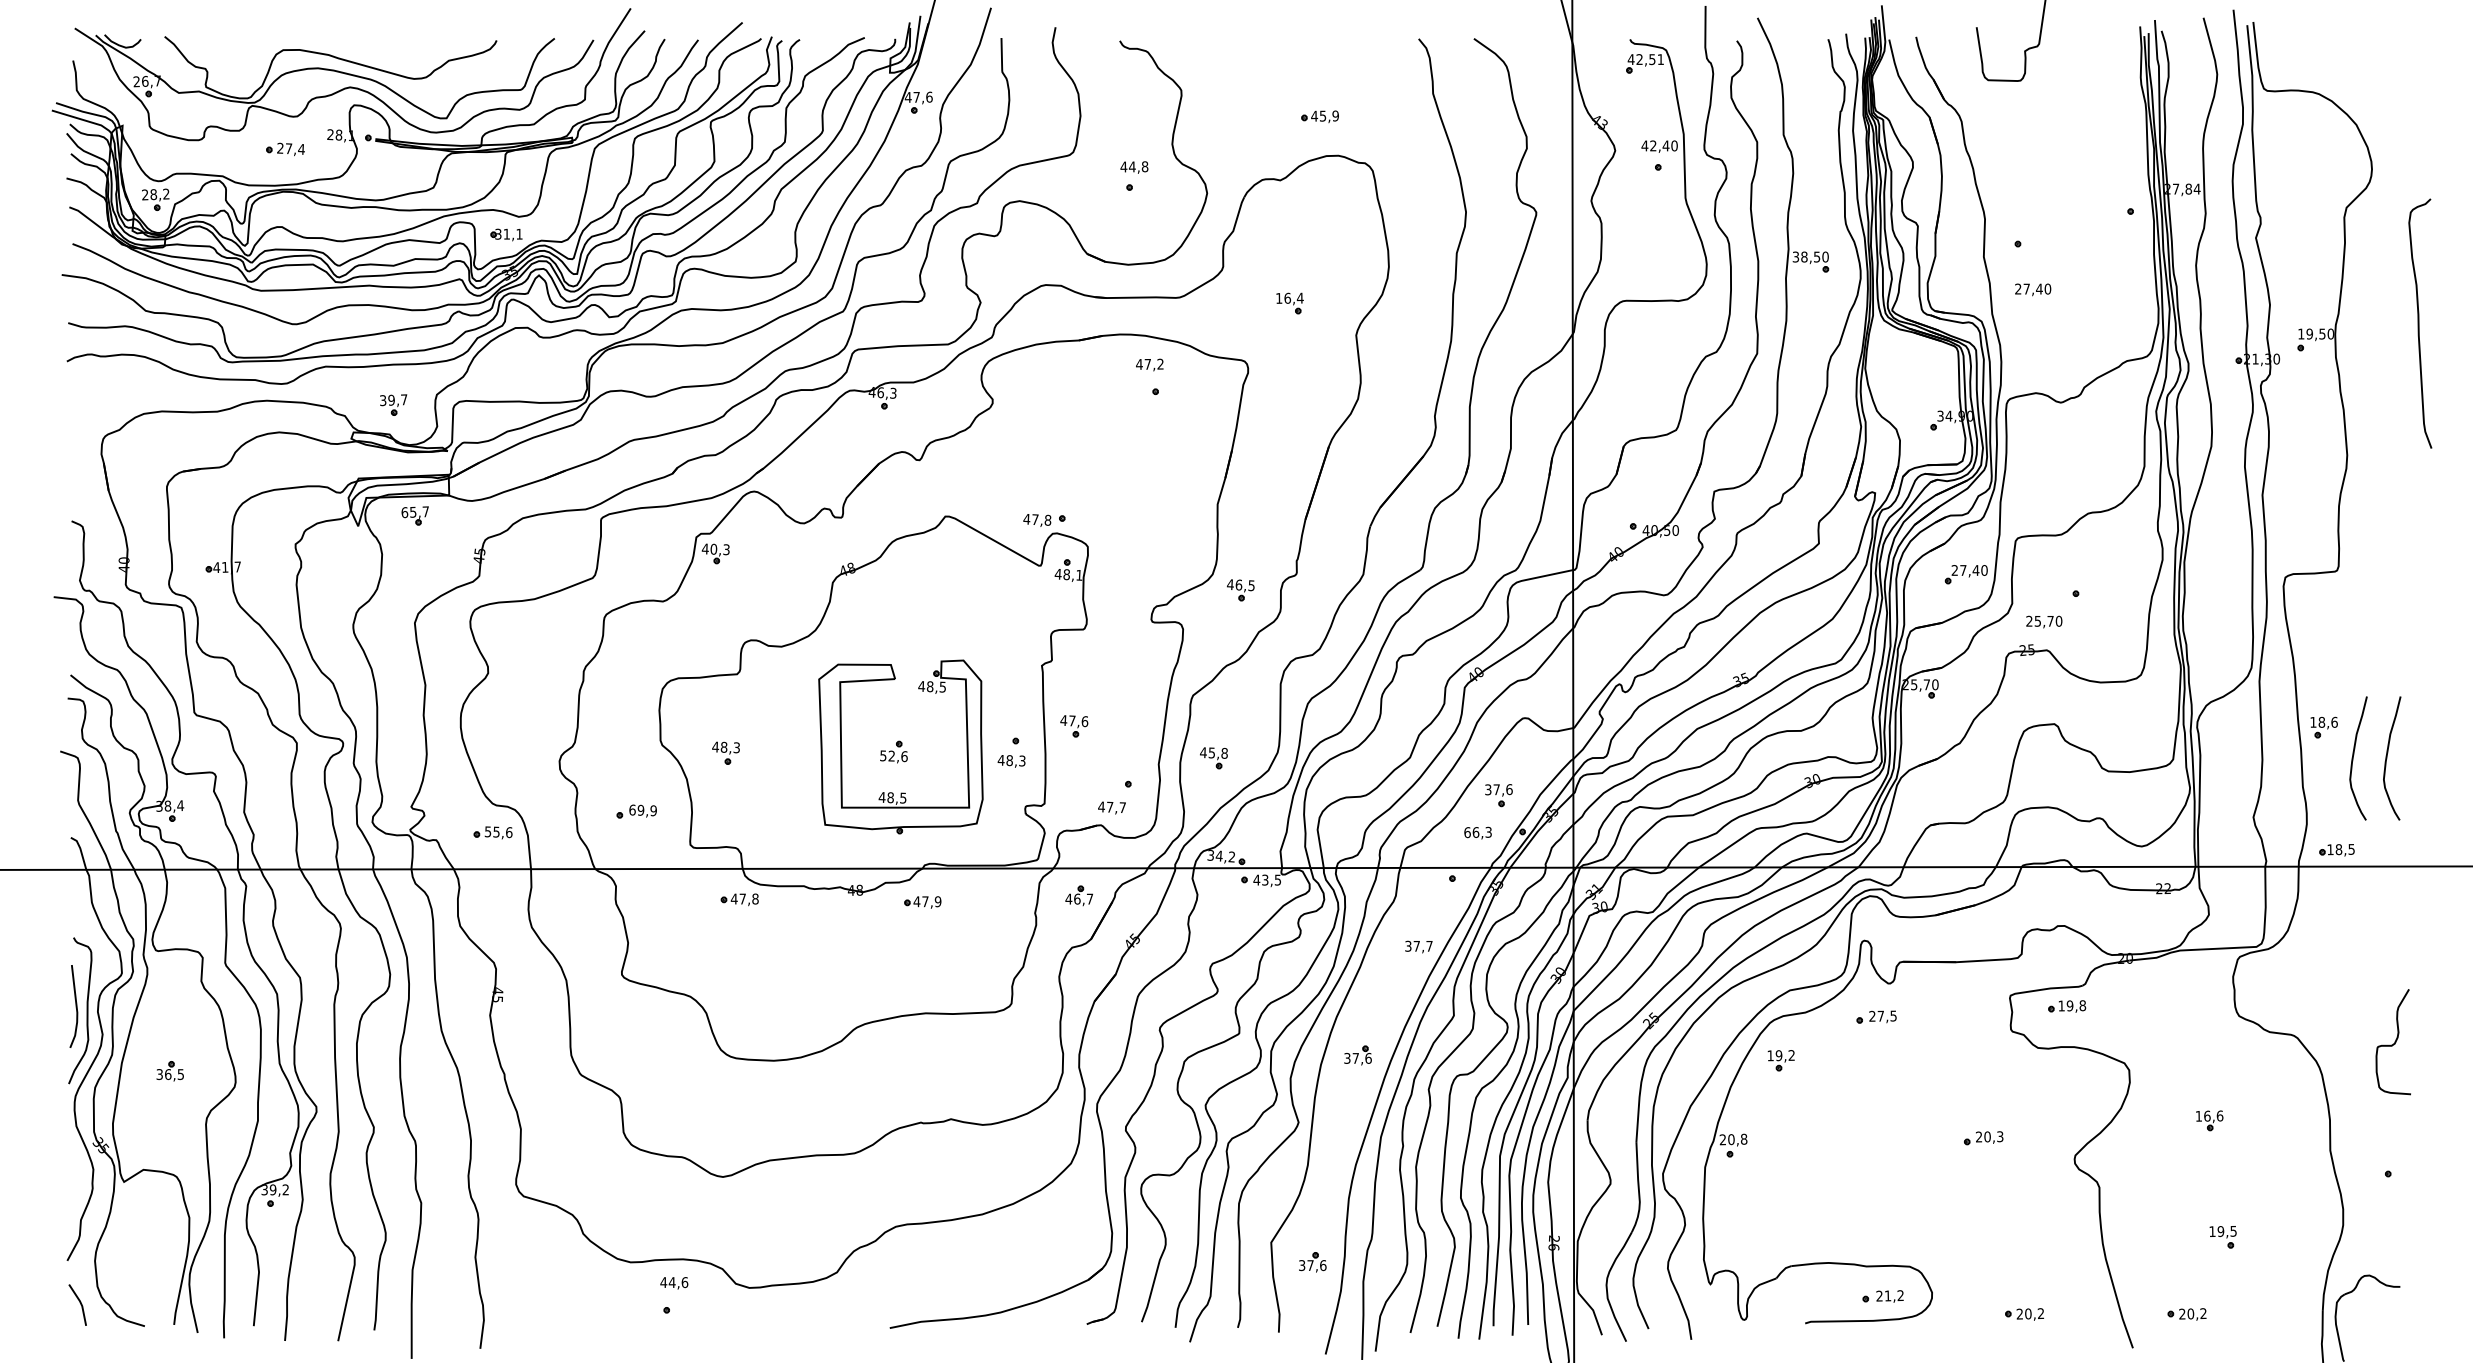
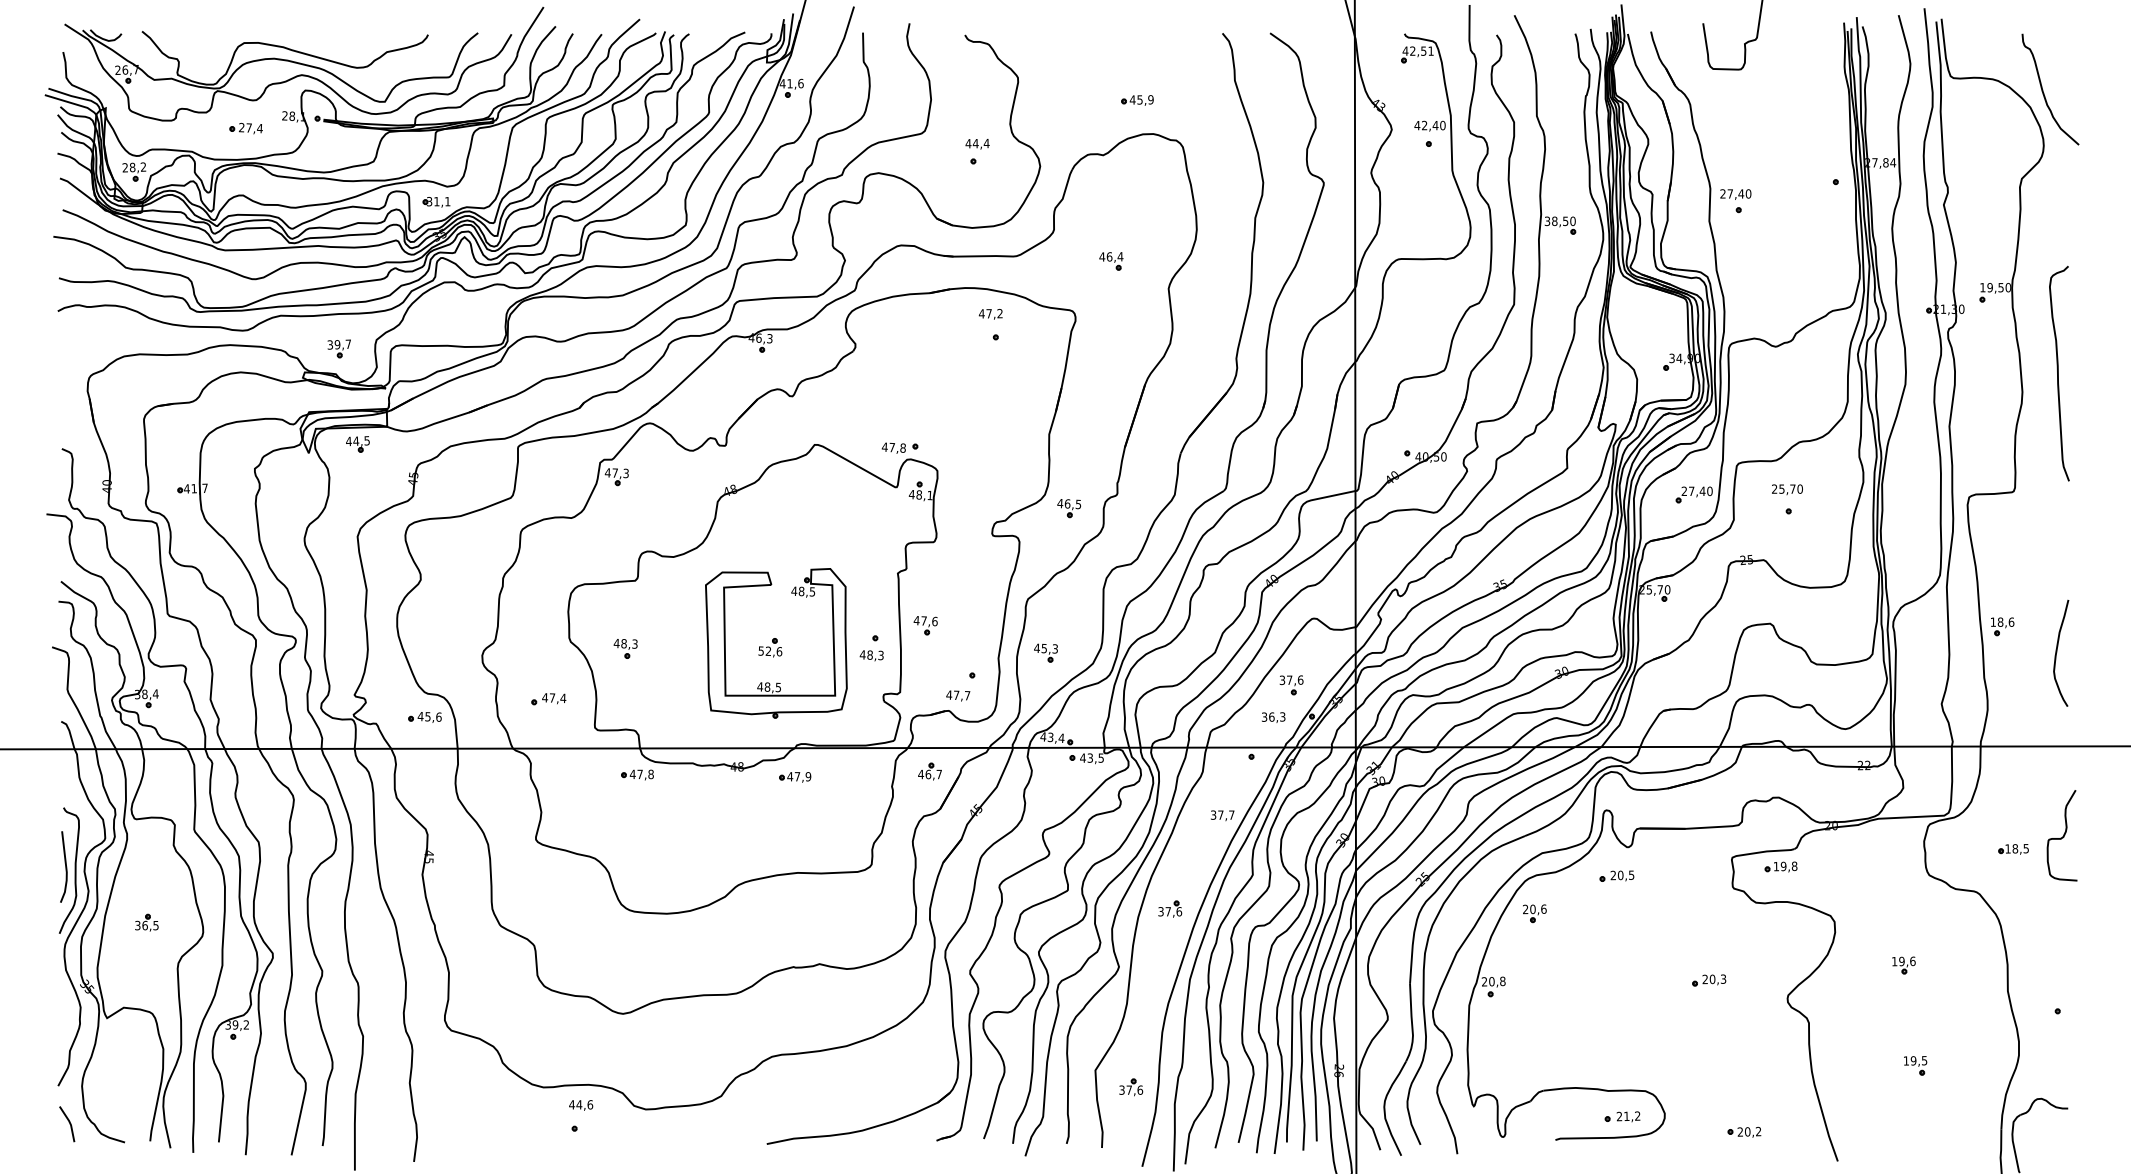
text: (916, 97) -> (789, 83), 47,6 -> 41,6
curve: (2371, 104) -> (2043, 89), added
text: (1144, 166) -> (986, 143), 44,8 -> 44,4
text: (2032, 289) -> (1735, 194), moved
text: (1279, 297) -> (1102, 256), 16,4 -> 46,4
curve: (2419, 323) -> (2058, 373), moved
text: (414, 512) -> (357, 441), 65,7 -> 44,5
text: (714, 548) -> (615, 472), 40,3 -> 47,3
text: (2044, 621) -> (1787, 489), moved
text: (1223, 752) -> (1054, 648), 45,8 -> 45,3
curve: (2354, 757) -> (2028, 652), removed
text: (643, 810) -> (554, 698), 69,9 -> 47,4
text: (487, 831) -> (420, 716), 55,6 -> 45,6
text: (1467, 831) -> (1264, 716), 66,3 -> 36,3
part: (2336, 850) -> (2013, 849), moved
text: (1221, 856) -> (1052, 737), 34,2 -> 43,4
text: (1880, 1016) -> (1620, 875), 27,5 -> 20,5
curve: (2393, 1043) -> (2062, 836), moved
text: (1780, 1054) -> (1534, 908), 19,2 -> 20,6
text: (2206, 1116) -> (1901, 961), 16,6 -> 19,6
part: (2187, 1313) -> (1884, 1131), removed

